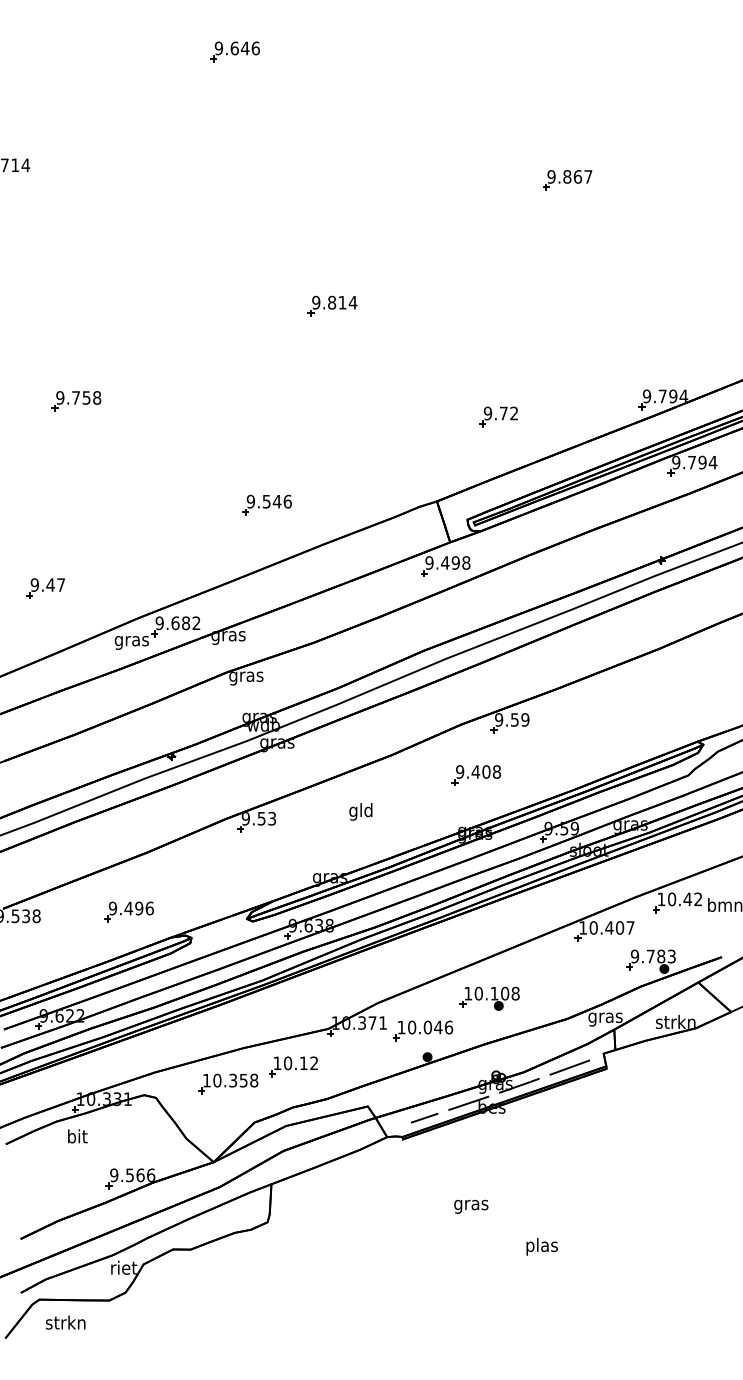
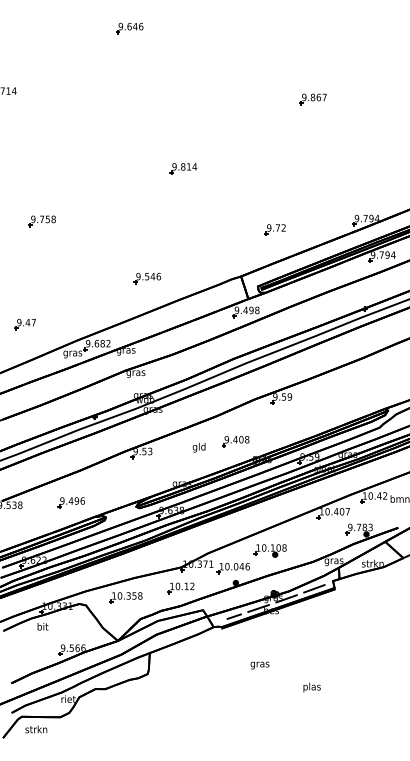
part: (475, 775) -> (235, 441), moved
part: (292, 1067) -> (180, 588), moved
text: (541, 1246) -> (311, 687), moved

